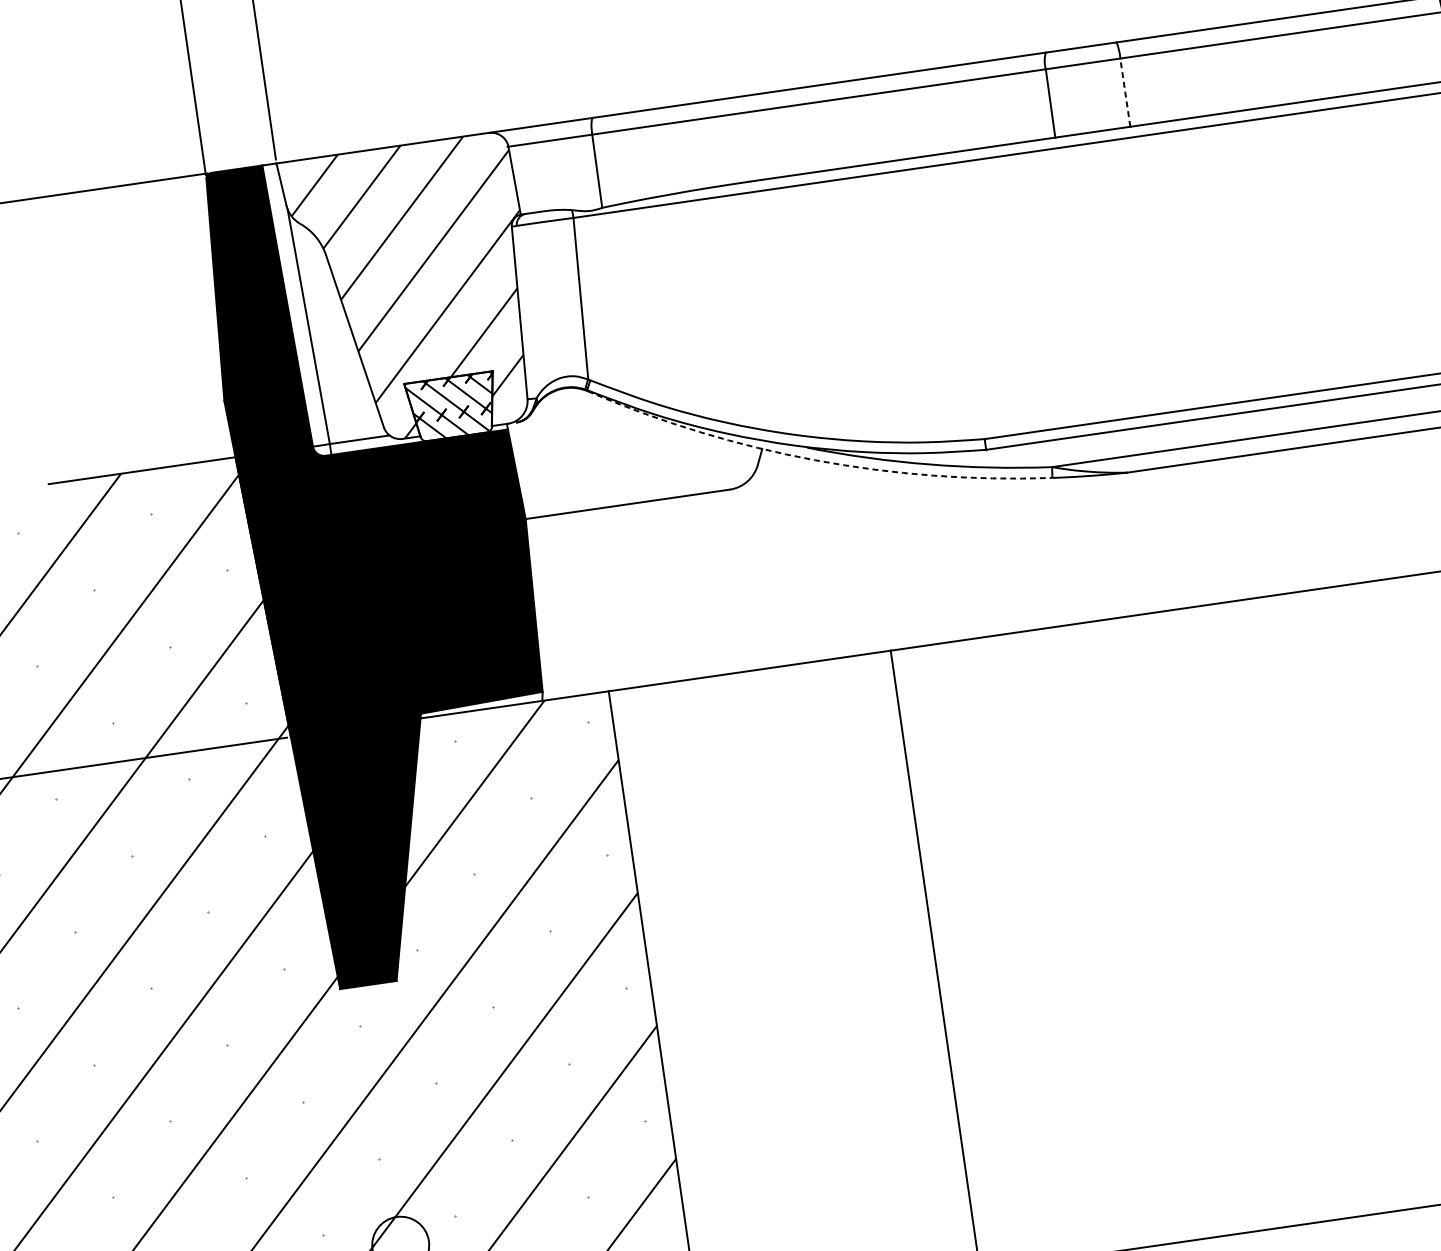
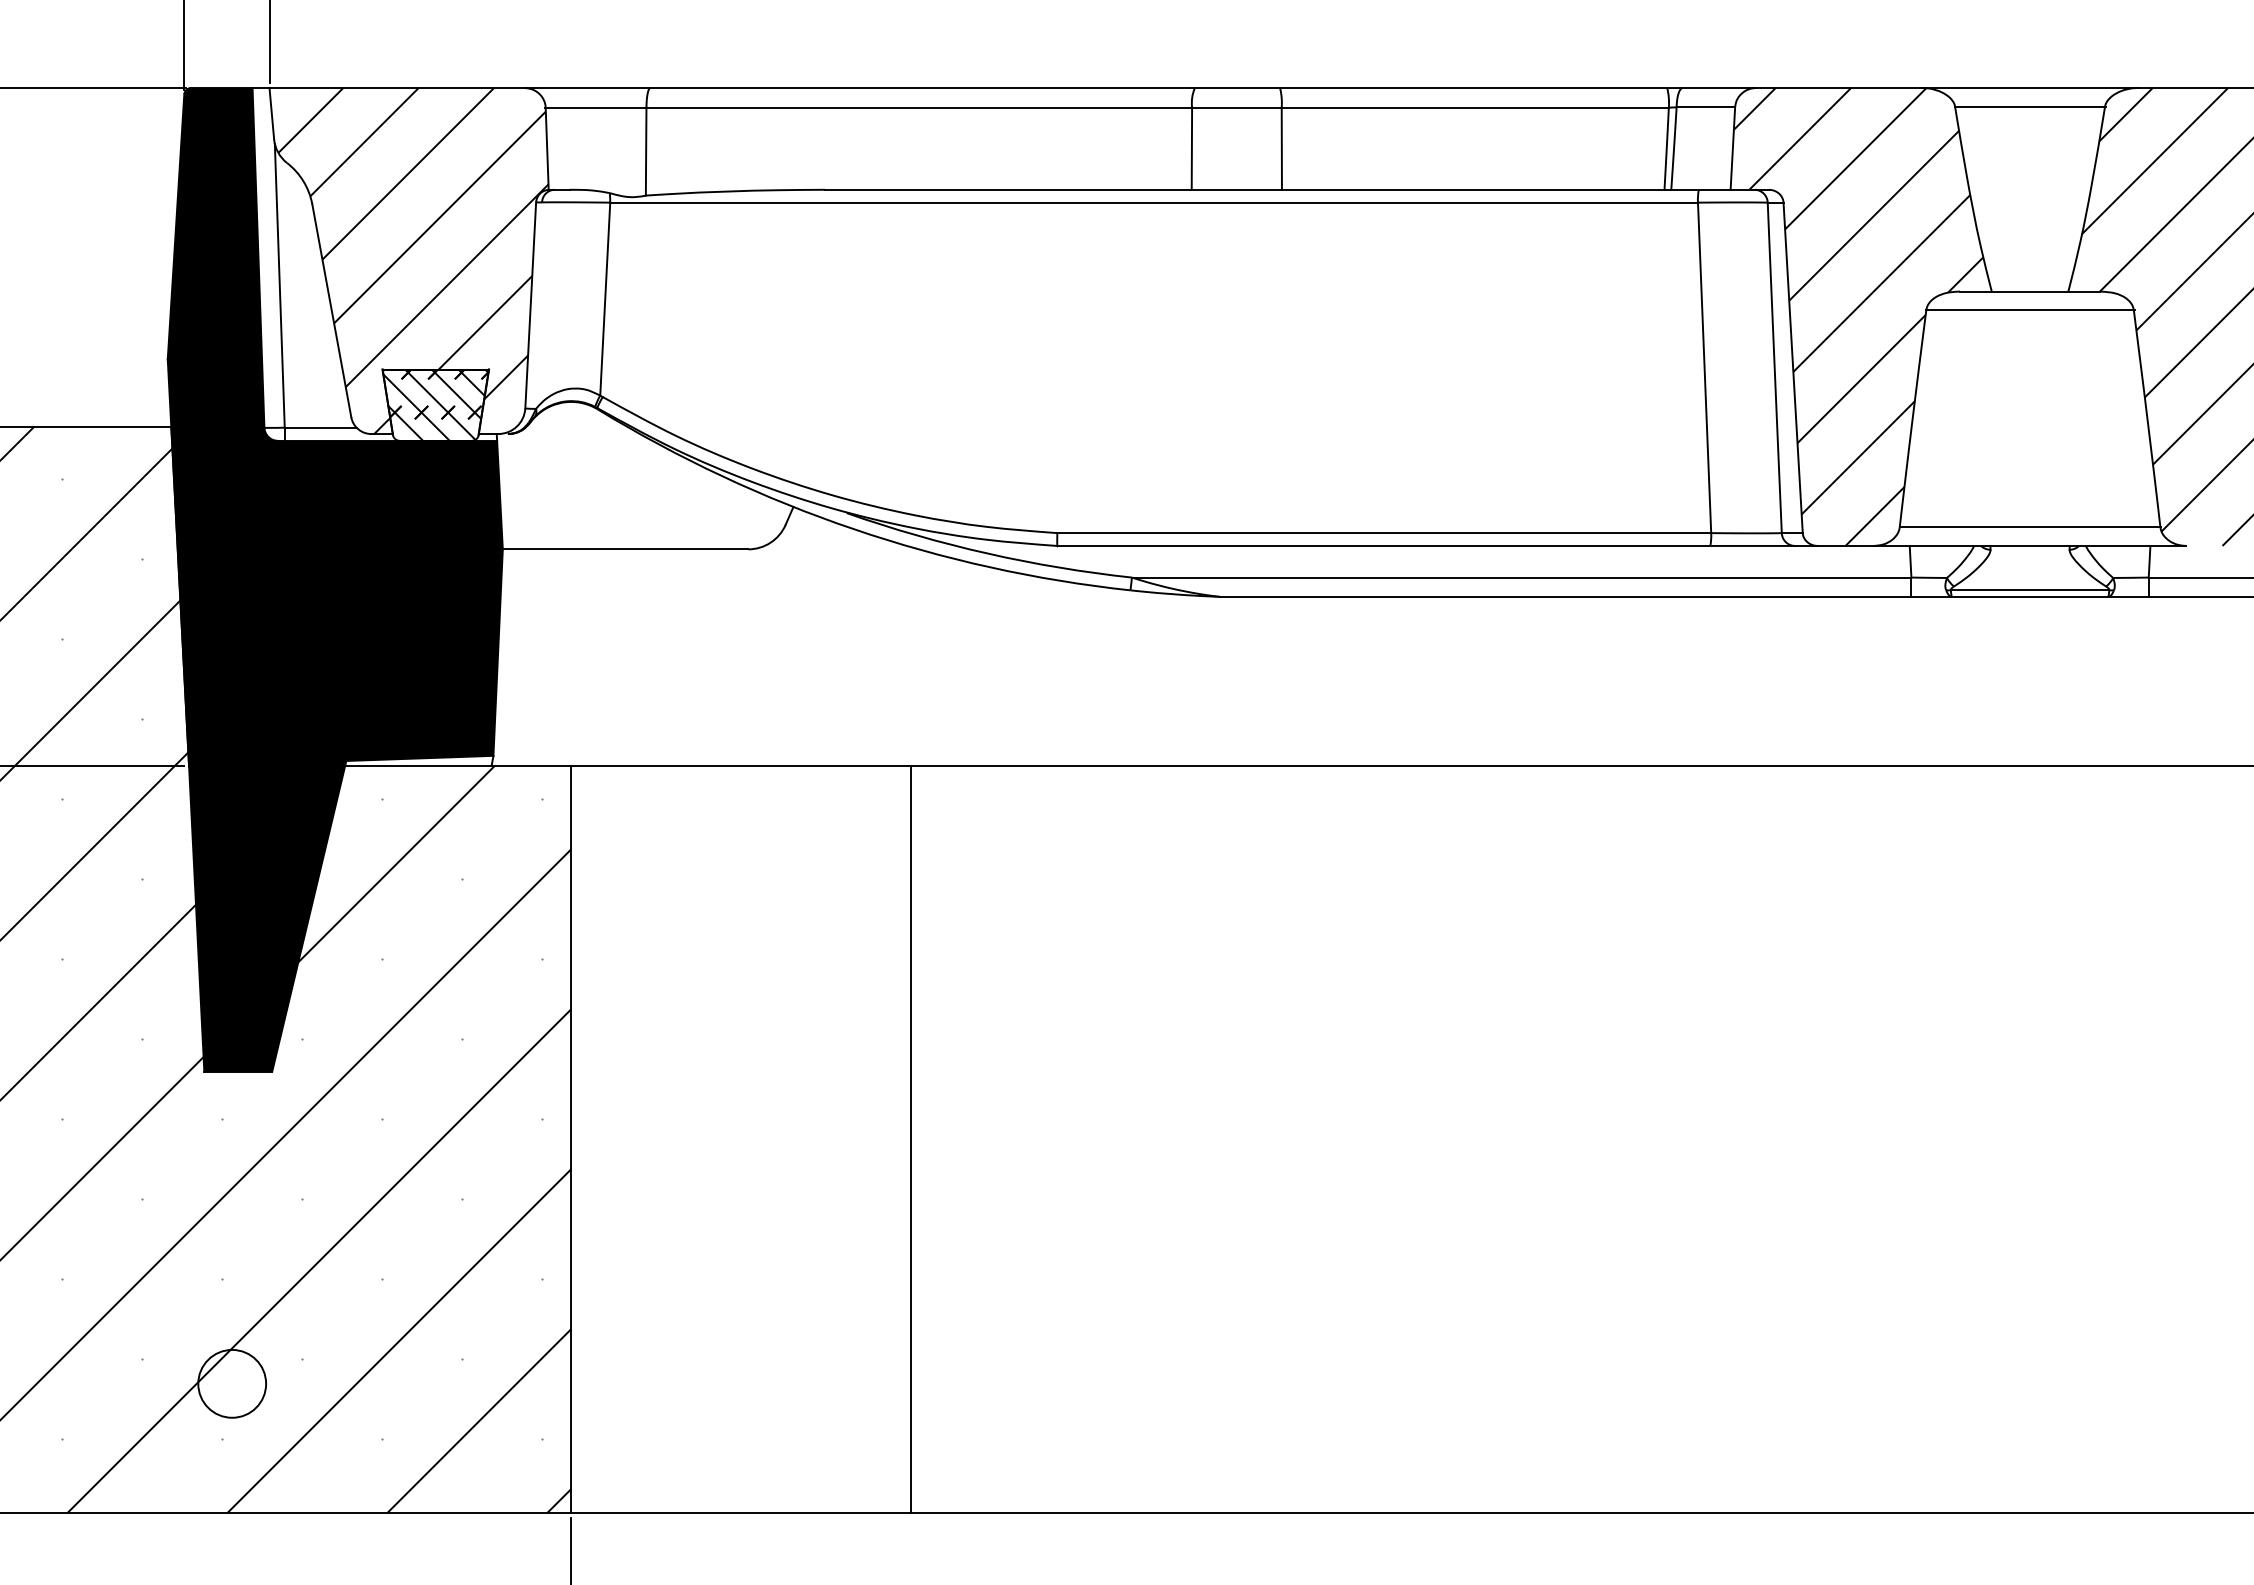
line: (1125, 92) -> (1281, 148), dashed -> solid
arc: (815, 460) -> (854, 529), dashed -> solid

